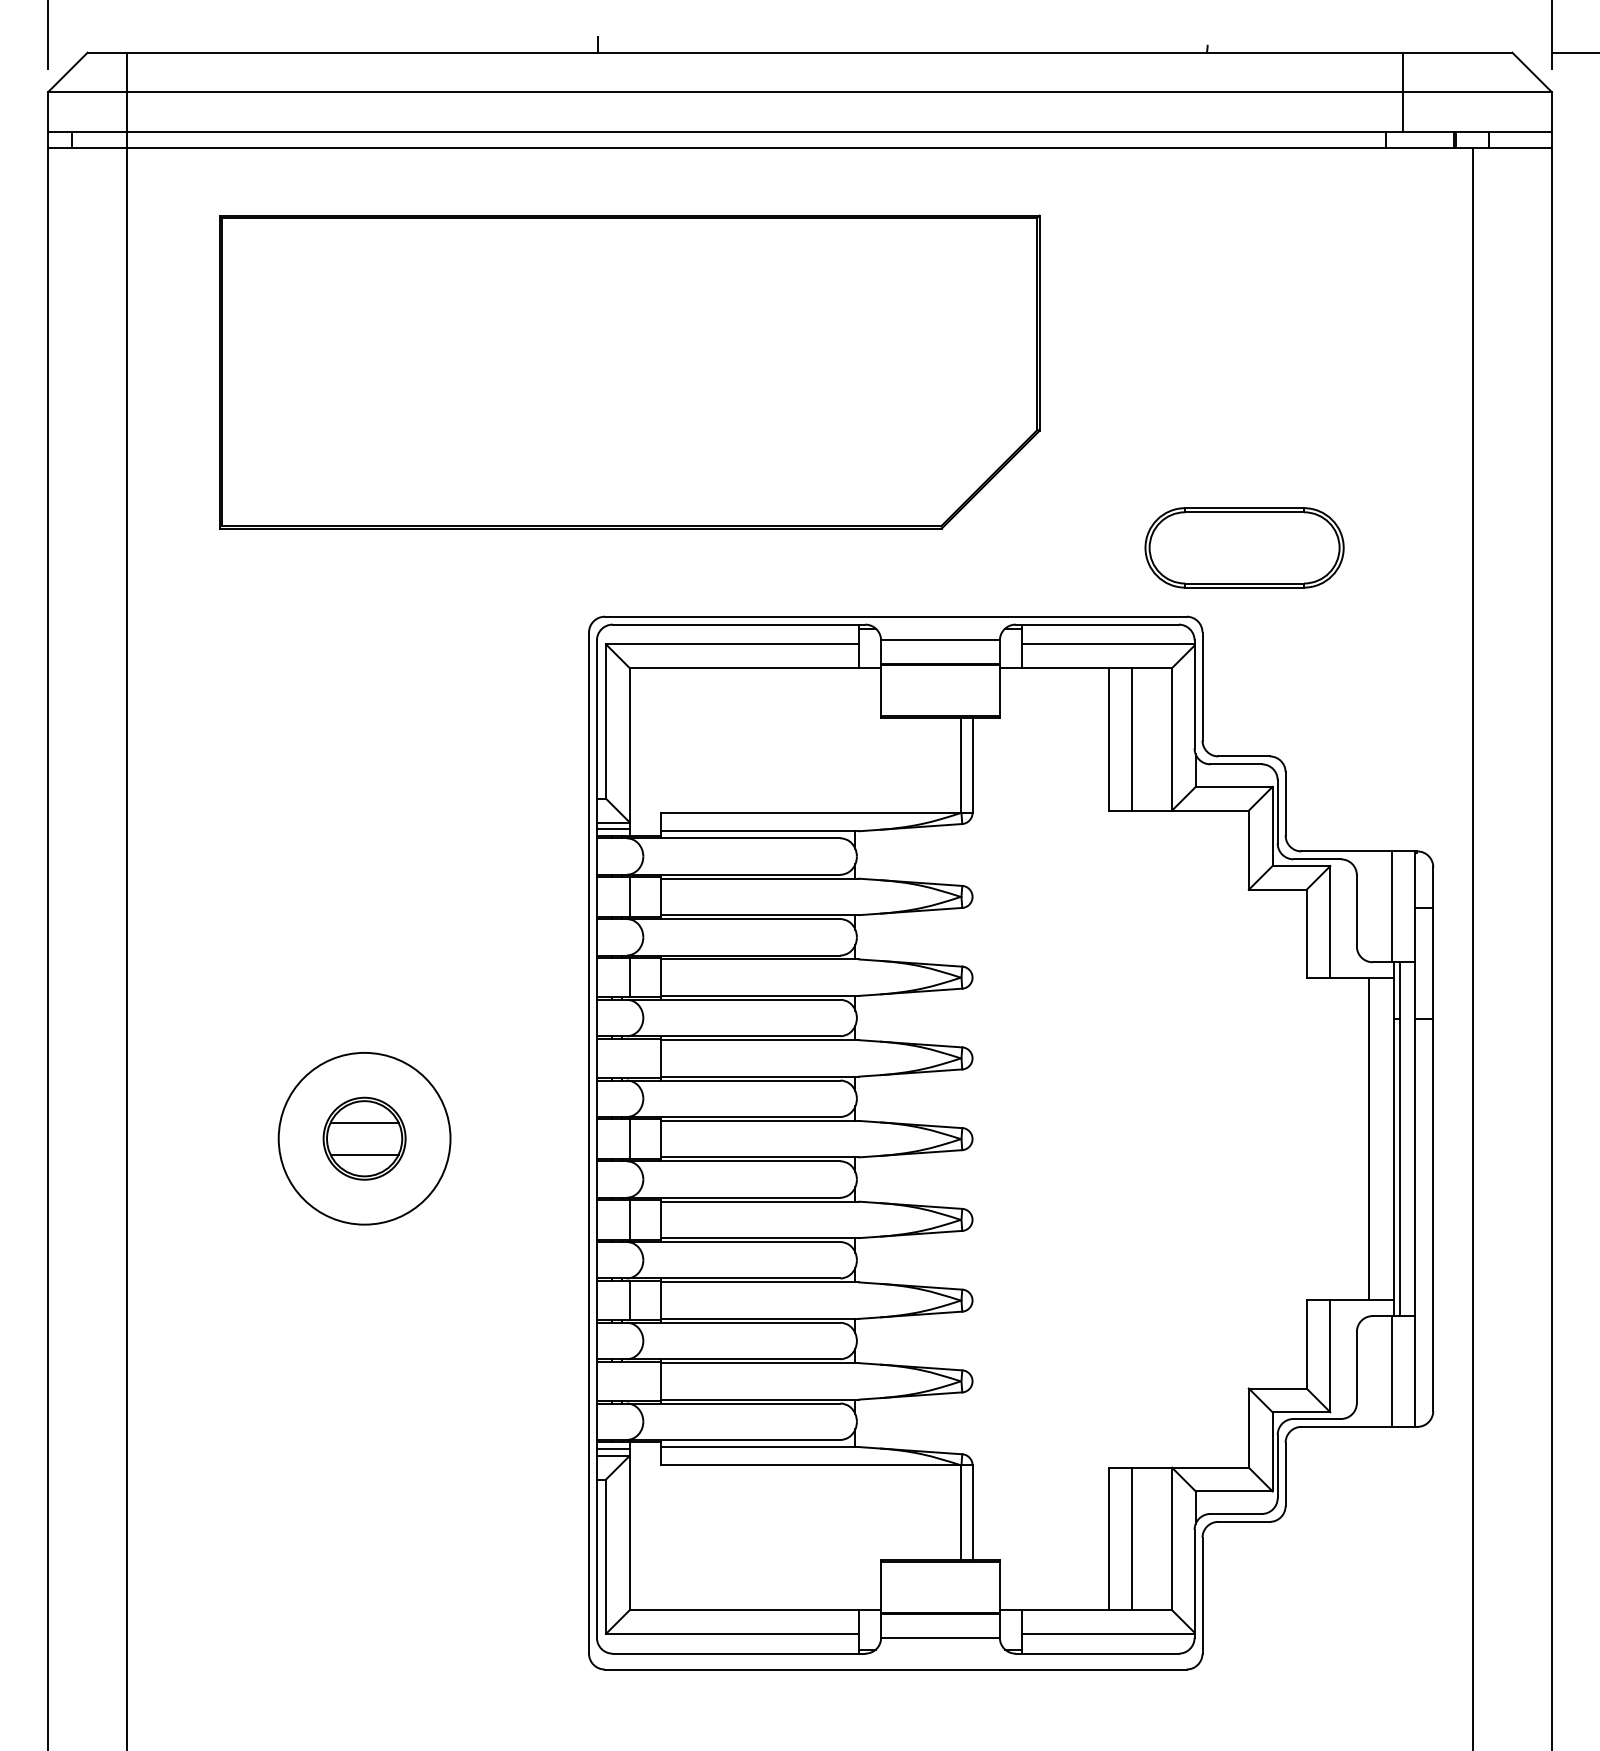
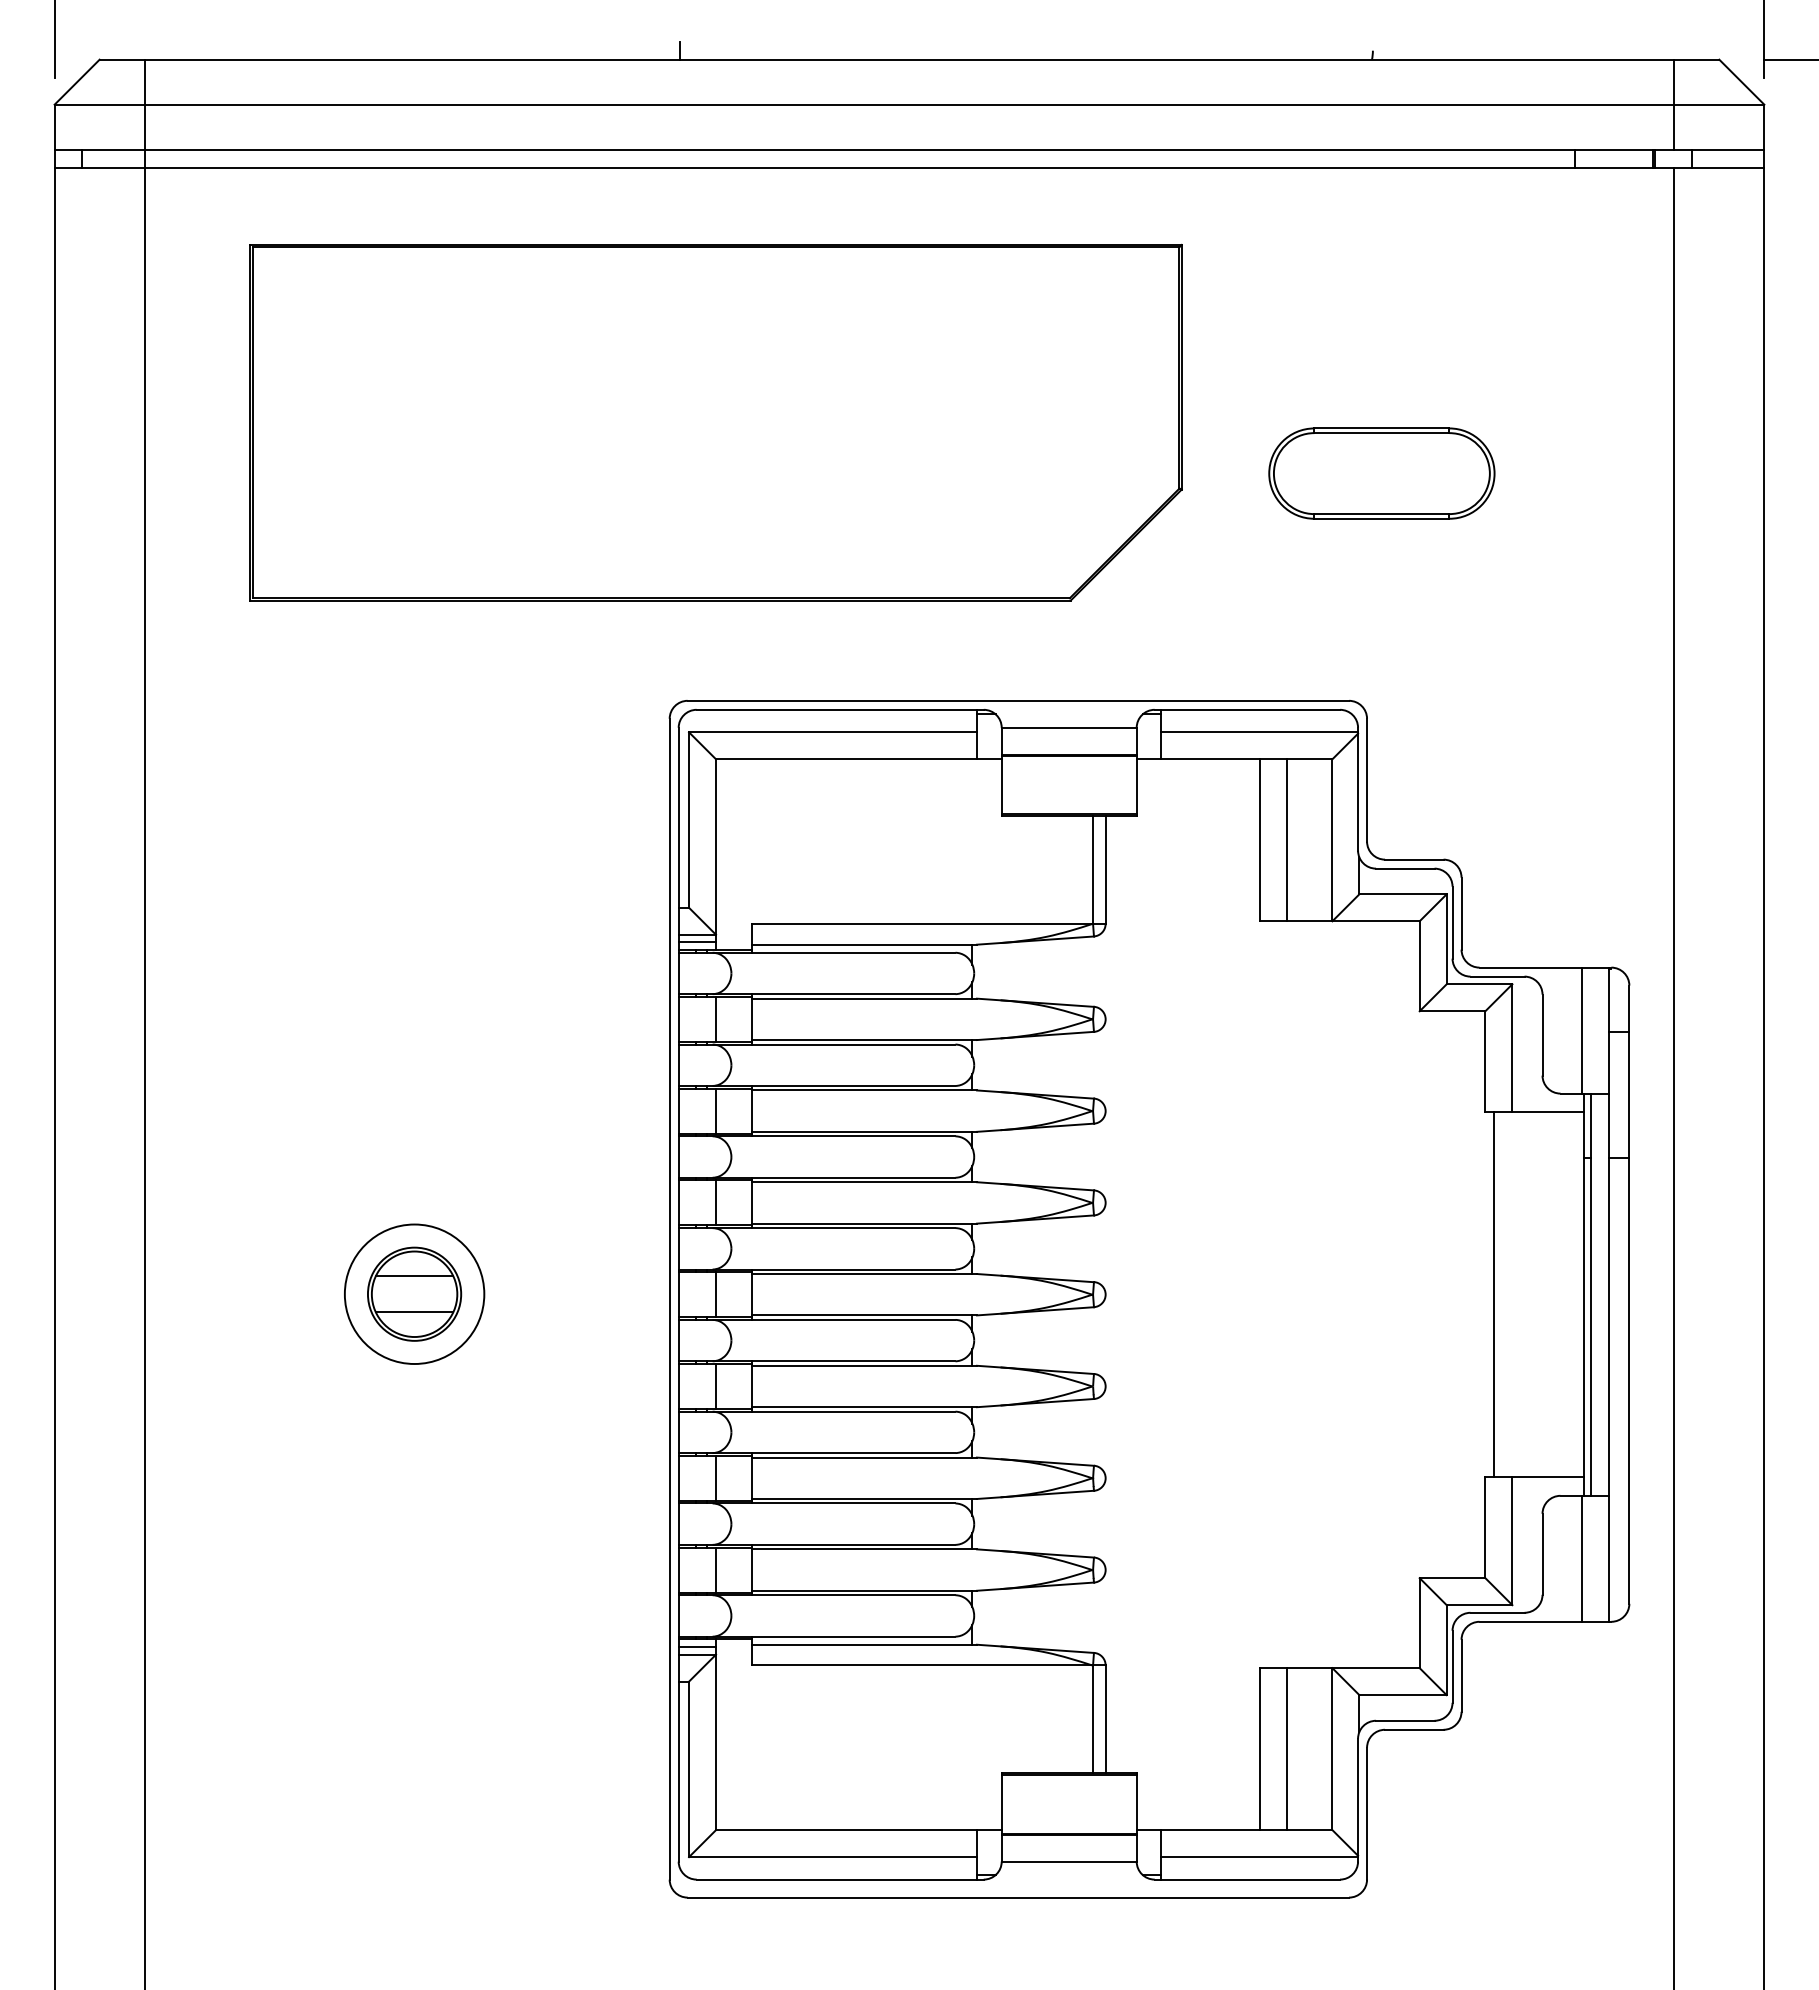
line: (1403, 92) -> (1674, 104), moved
part: (1244, 547) -> (1381, 473), moved
line: (630, 1058) -> (716, 1202), added
circle: (364, 1138) -> (414, 1294), size x0.71
line: (1369, 1138) -> (1494, 1294), moved
line: (630, 1380) -> (716, 1569), added

